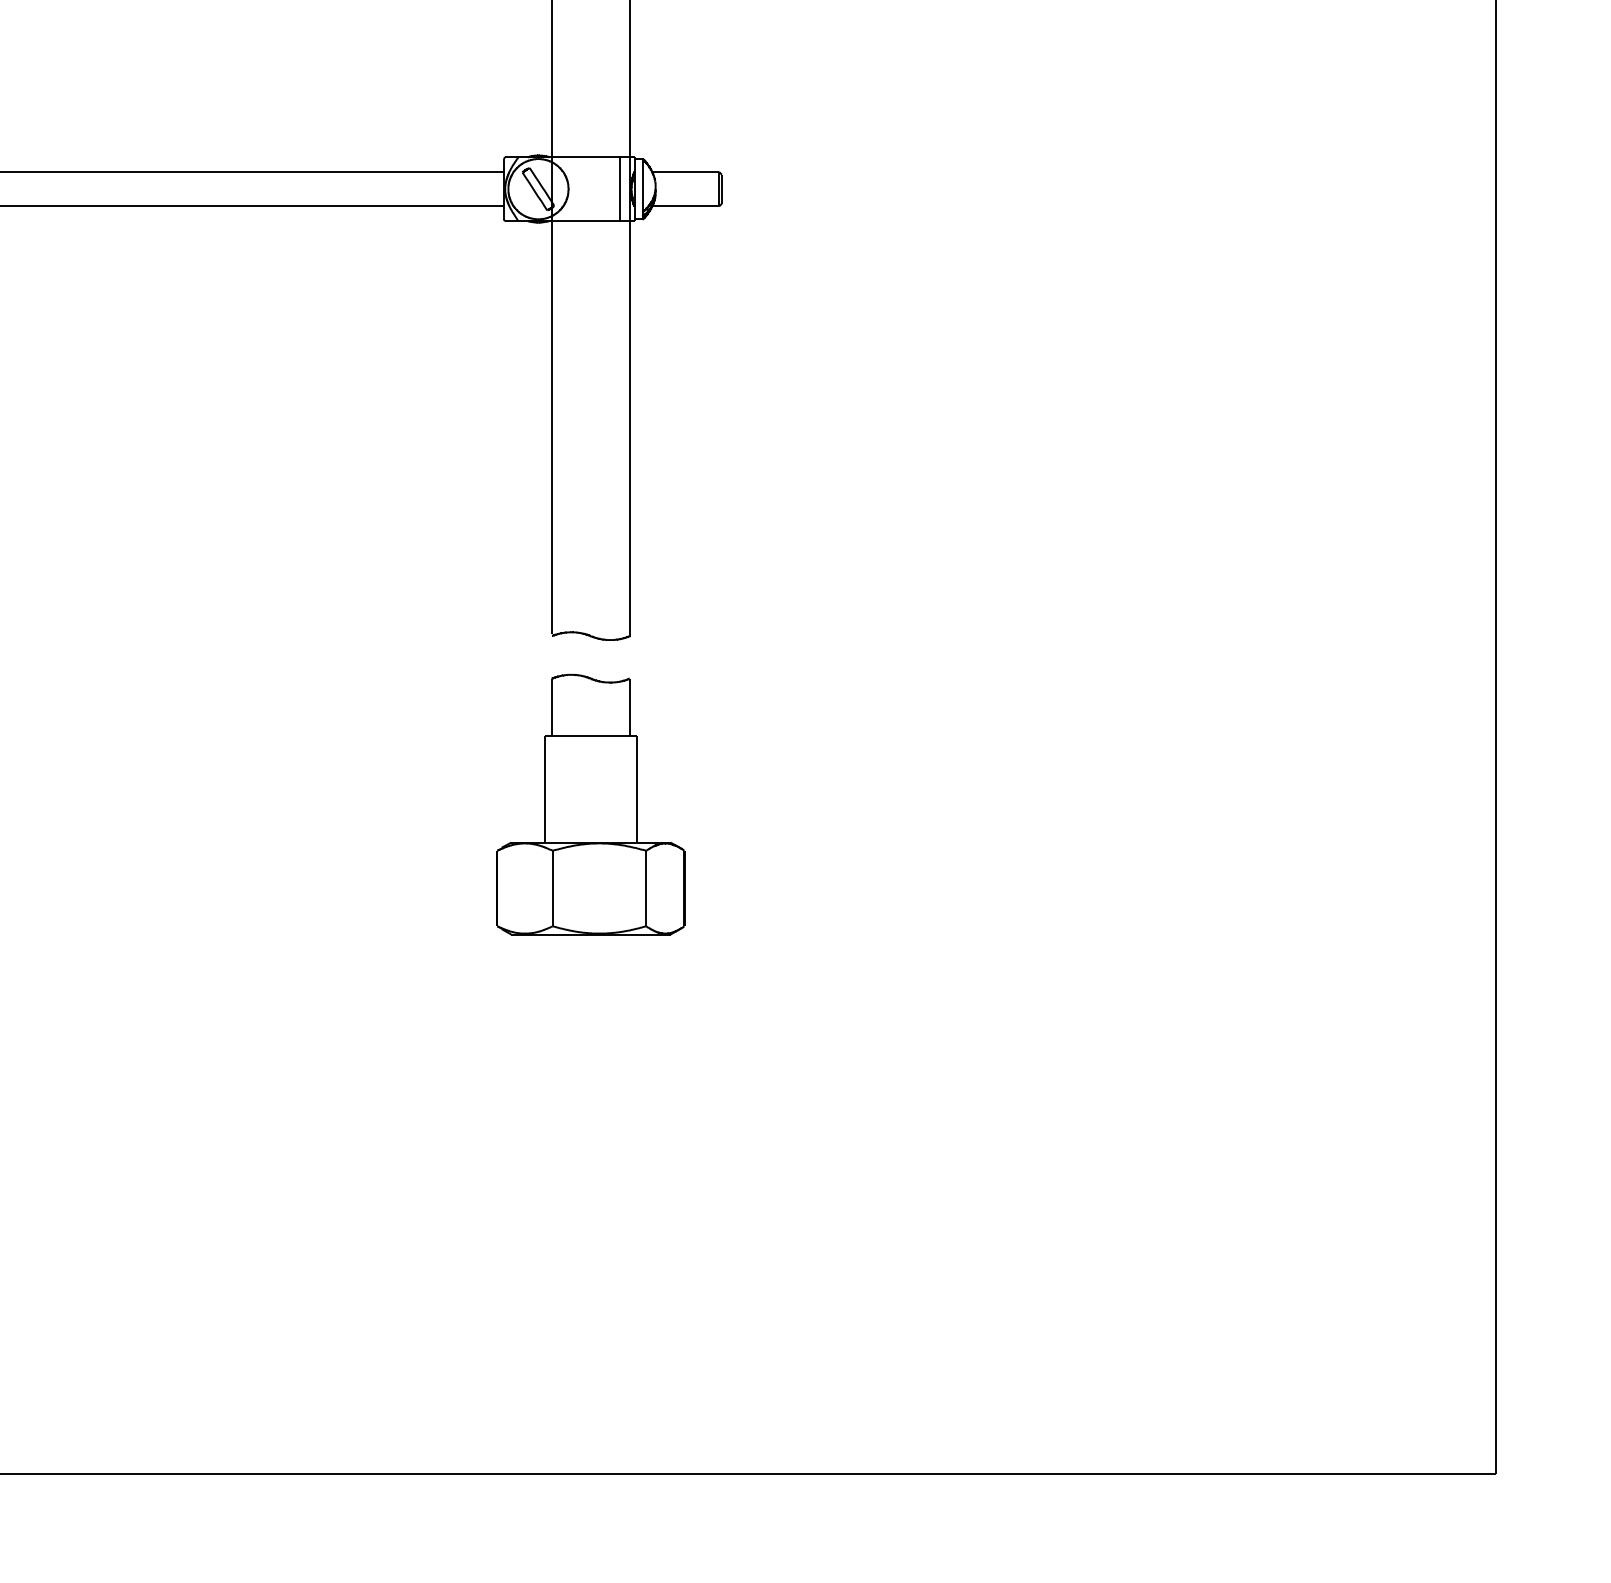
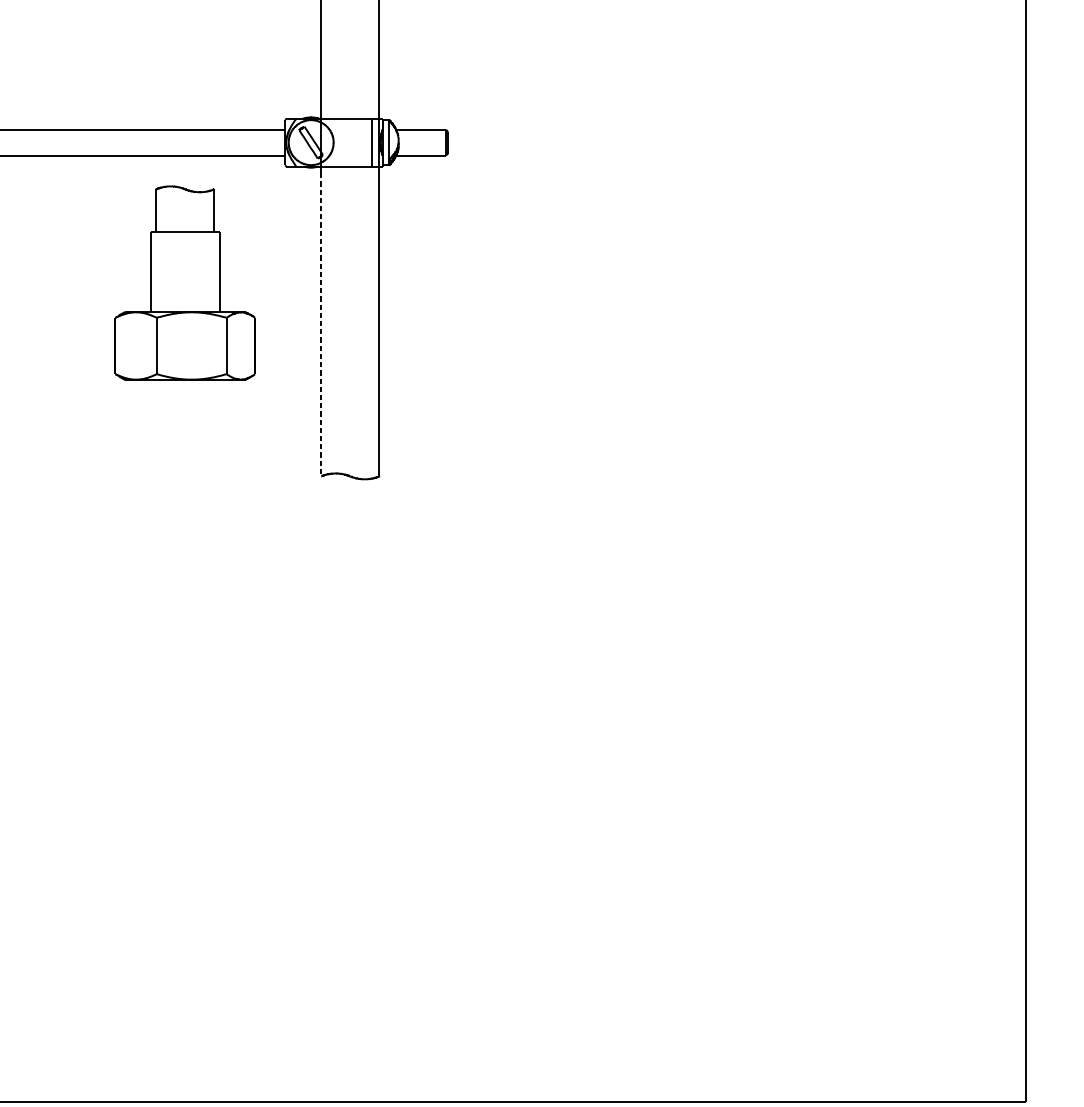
line: (551, 432) -> (320, 324), solid -> dashed
part: (590, 804) -> (185, 283), moved

